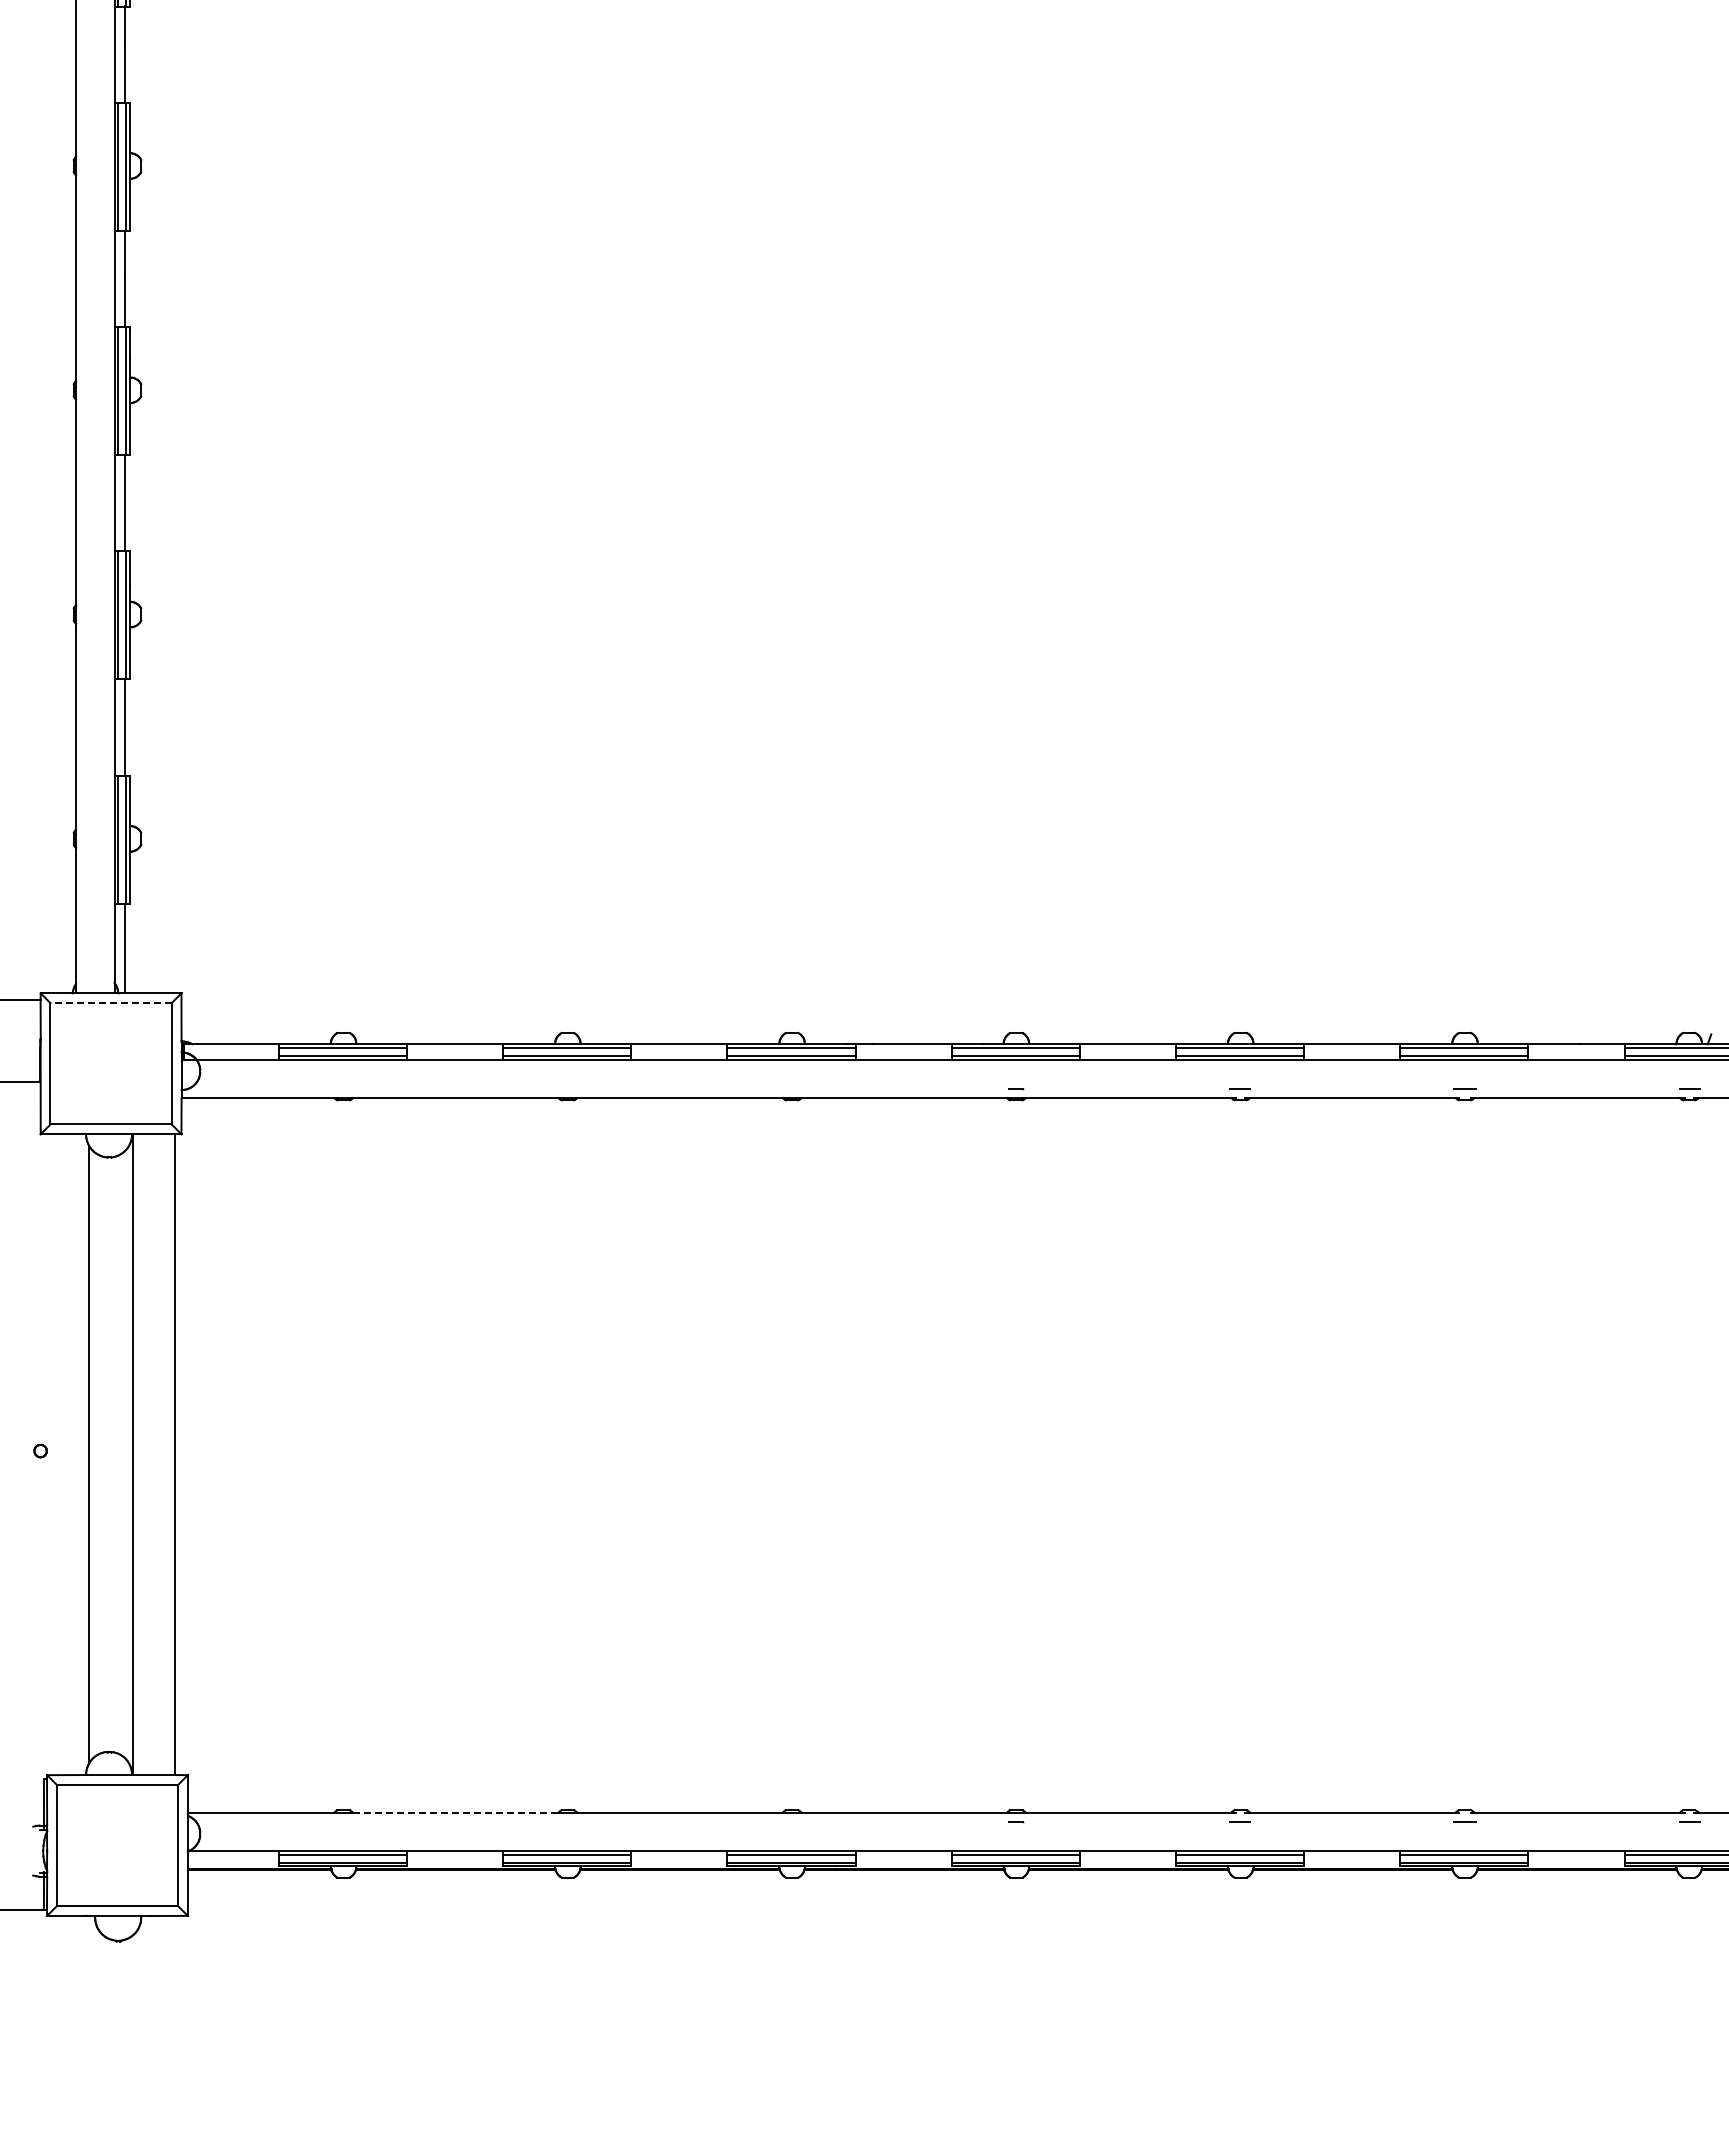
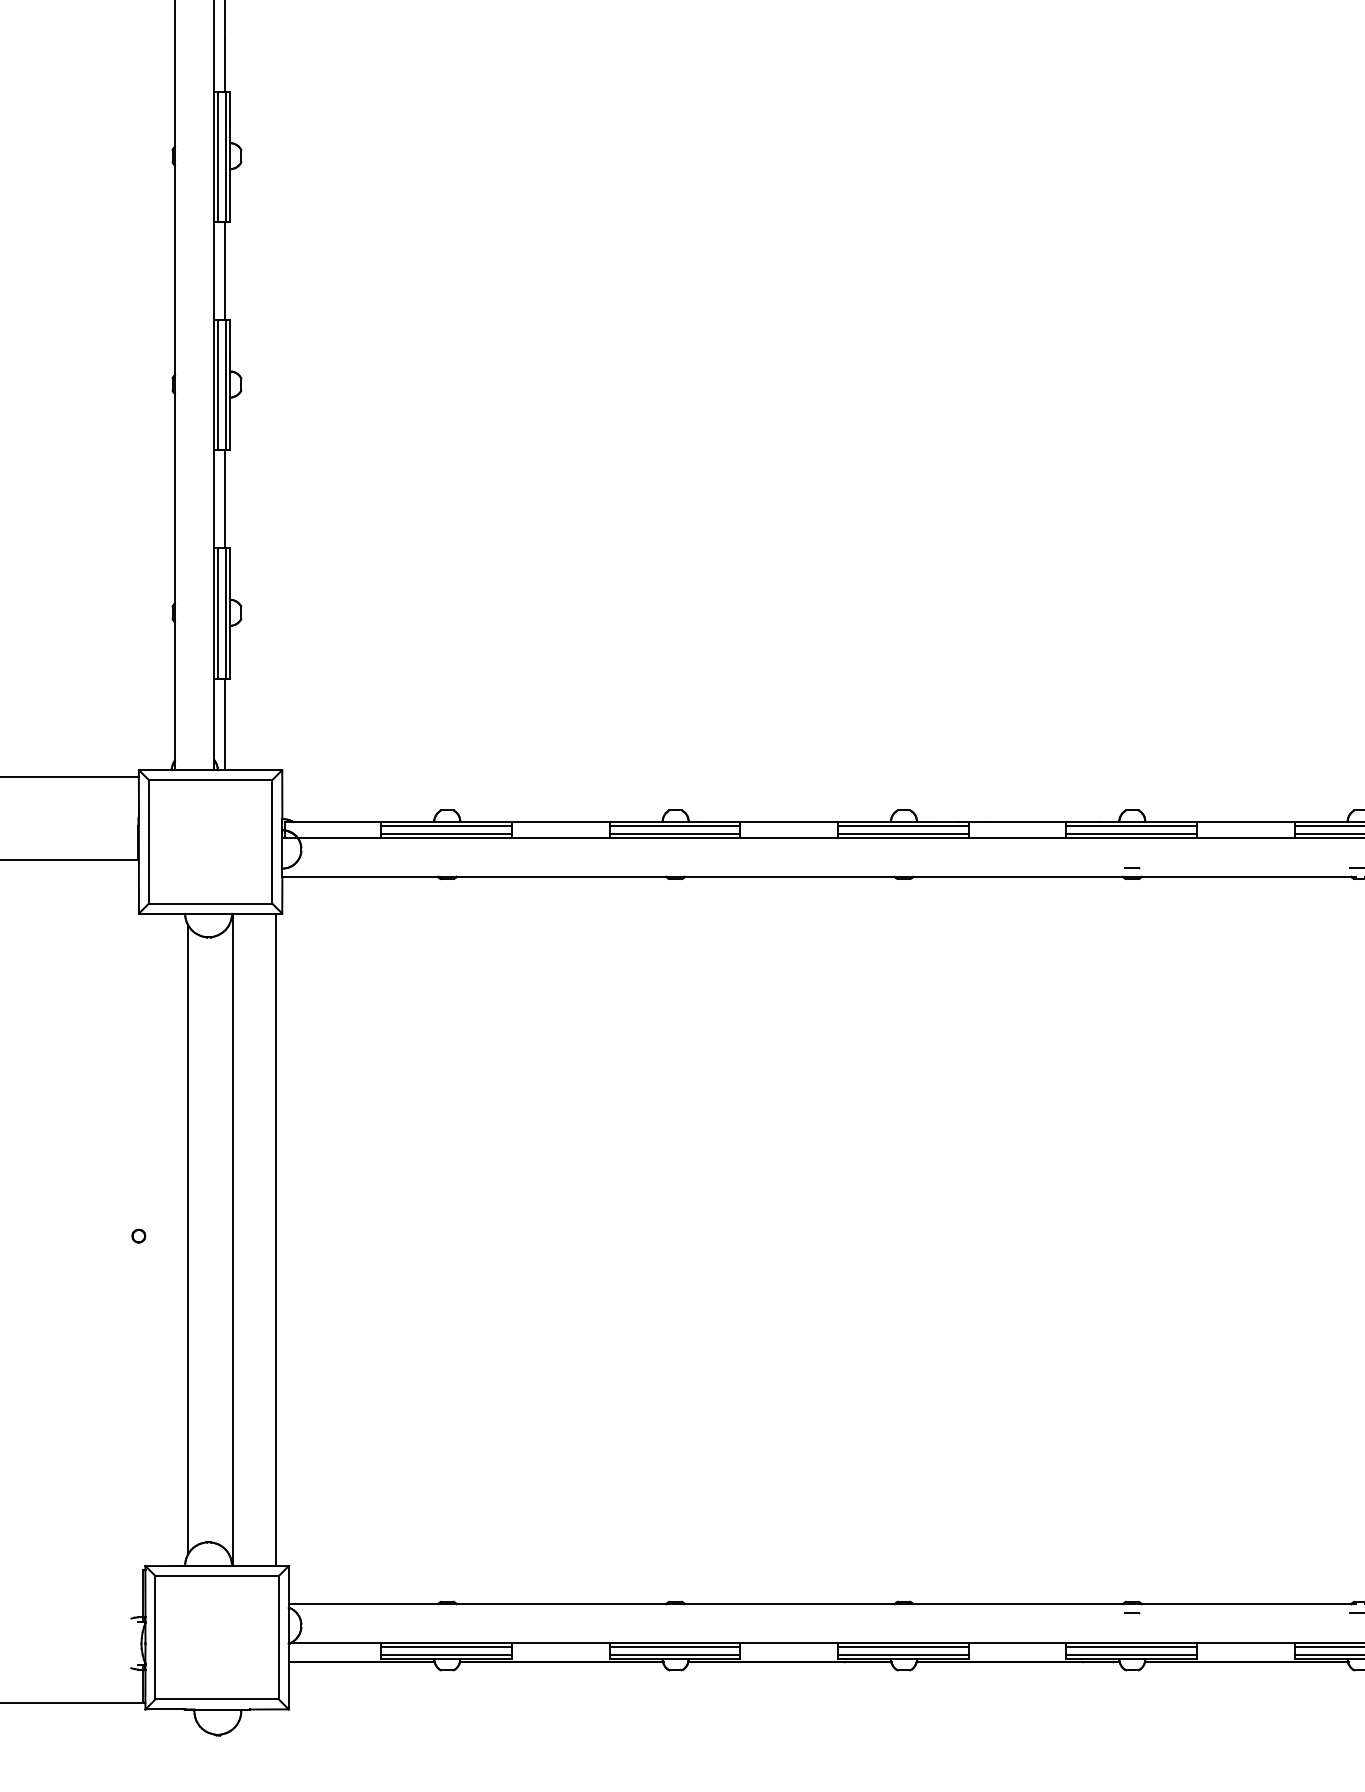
line: (111, 1003) -> (211, 780), dashed -> solid
line: (456, 1812) -> (562, 1604), dashed -> solid

